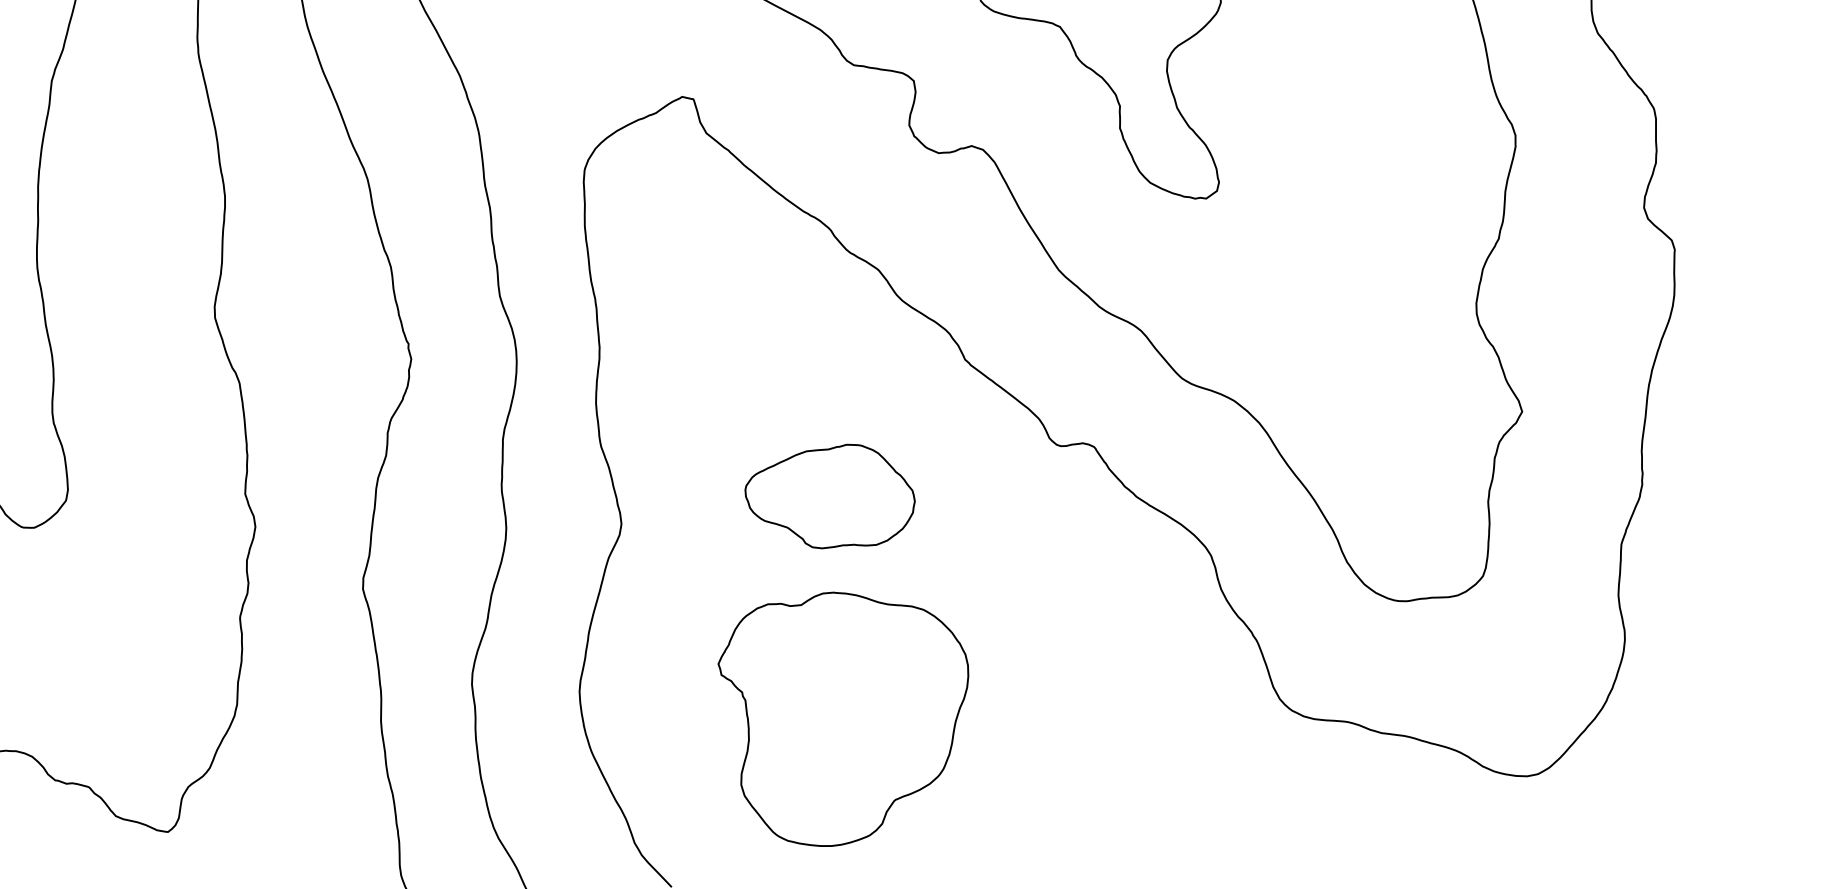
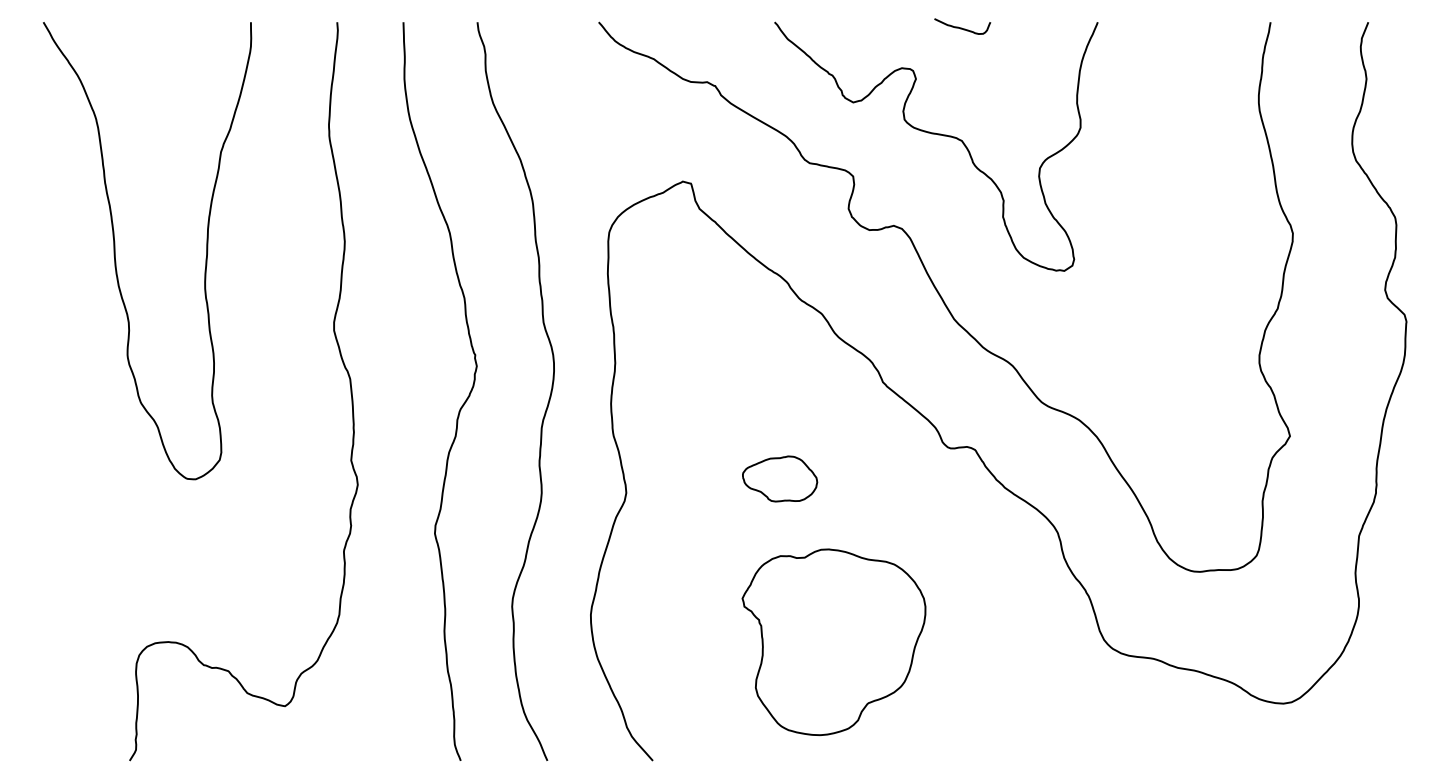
part: (829, 496) -> (779, 478), size x0.6
part: (844, 719) -> (833, 642), moved

